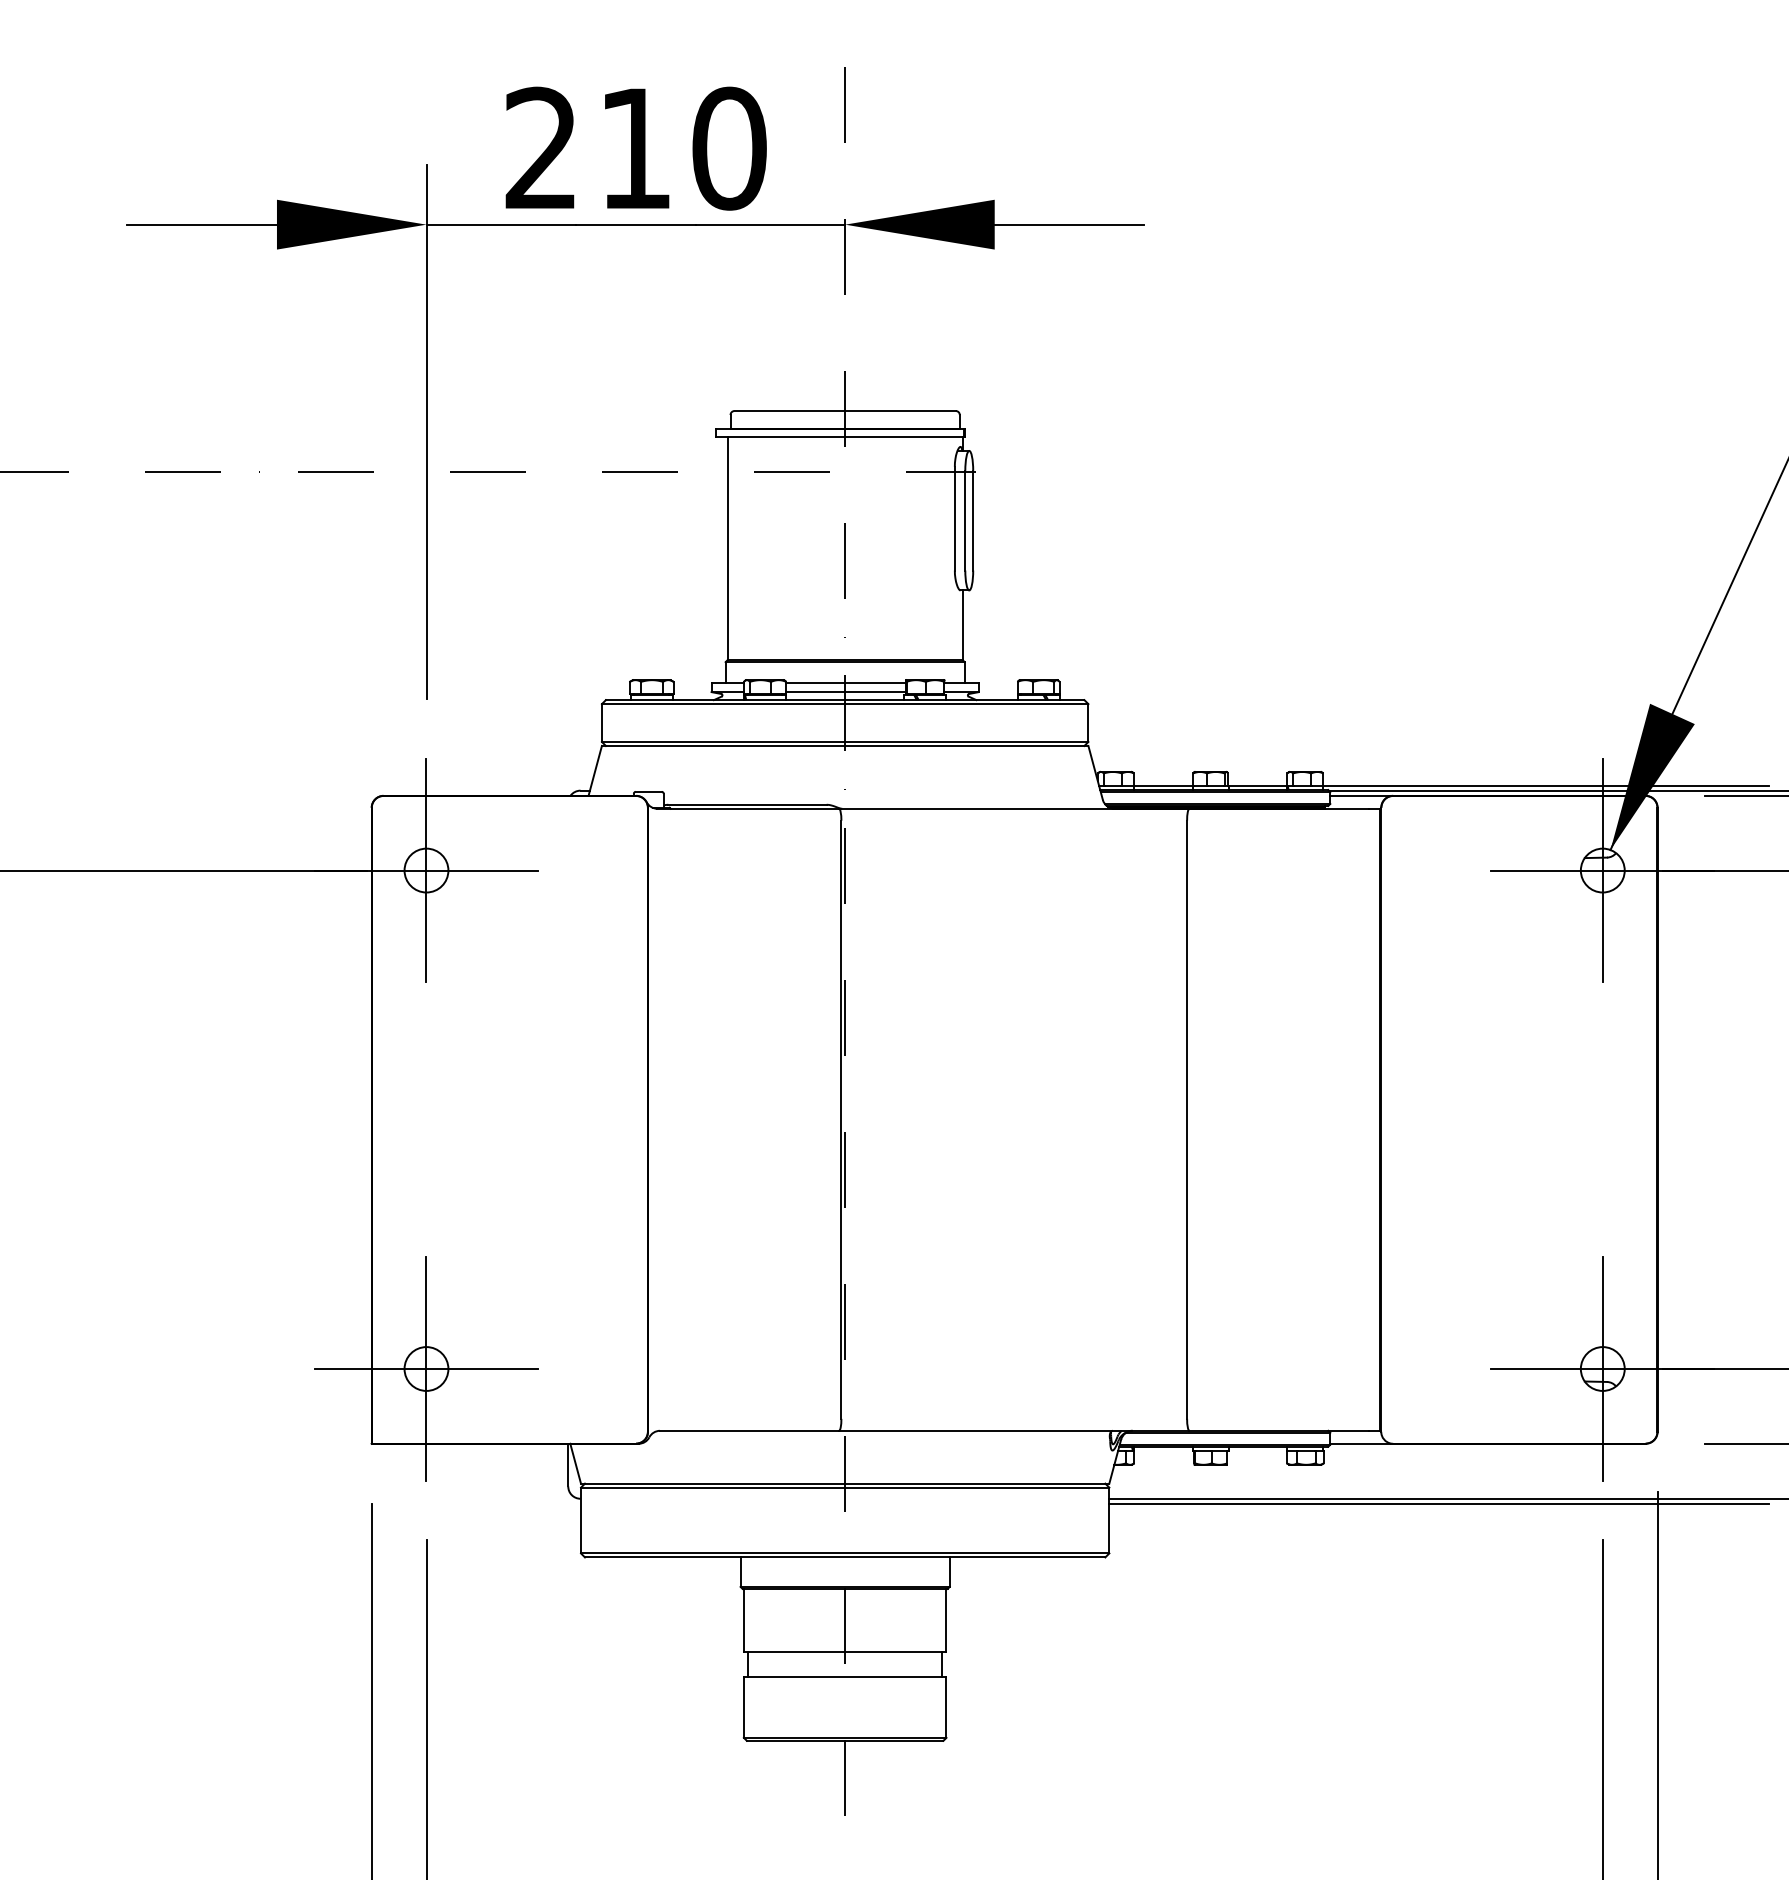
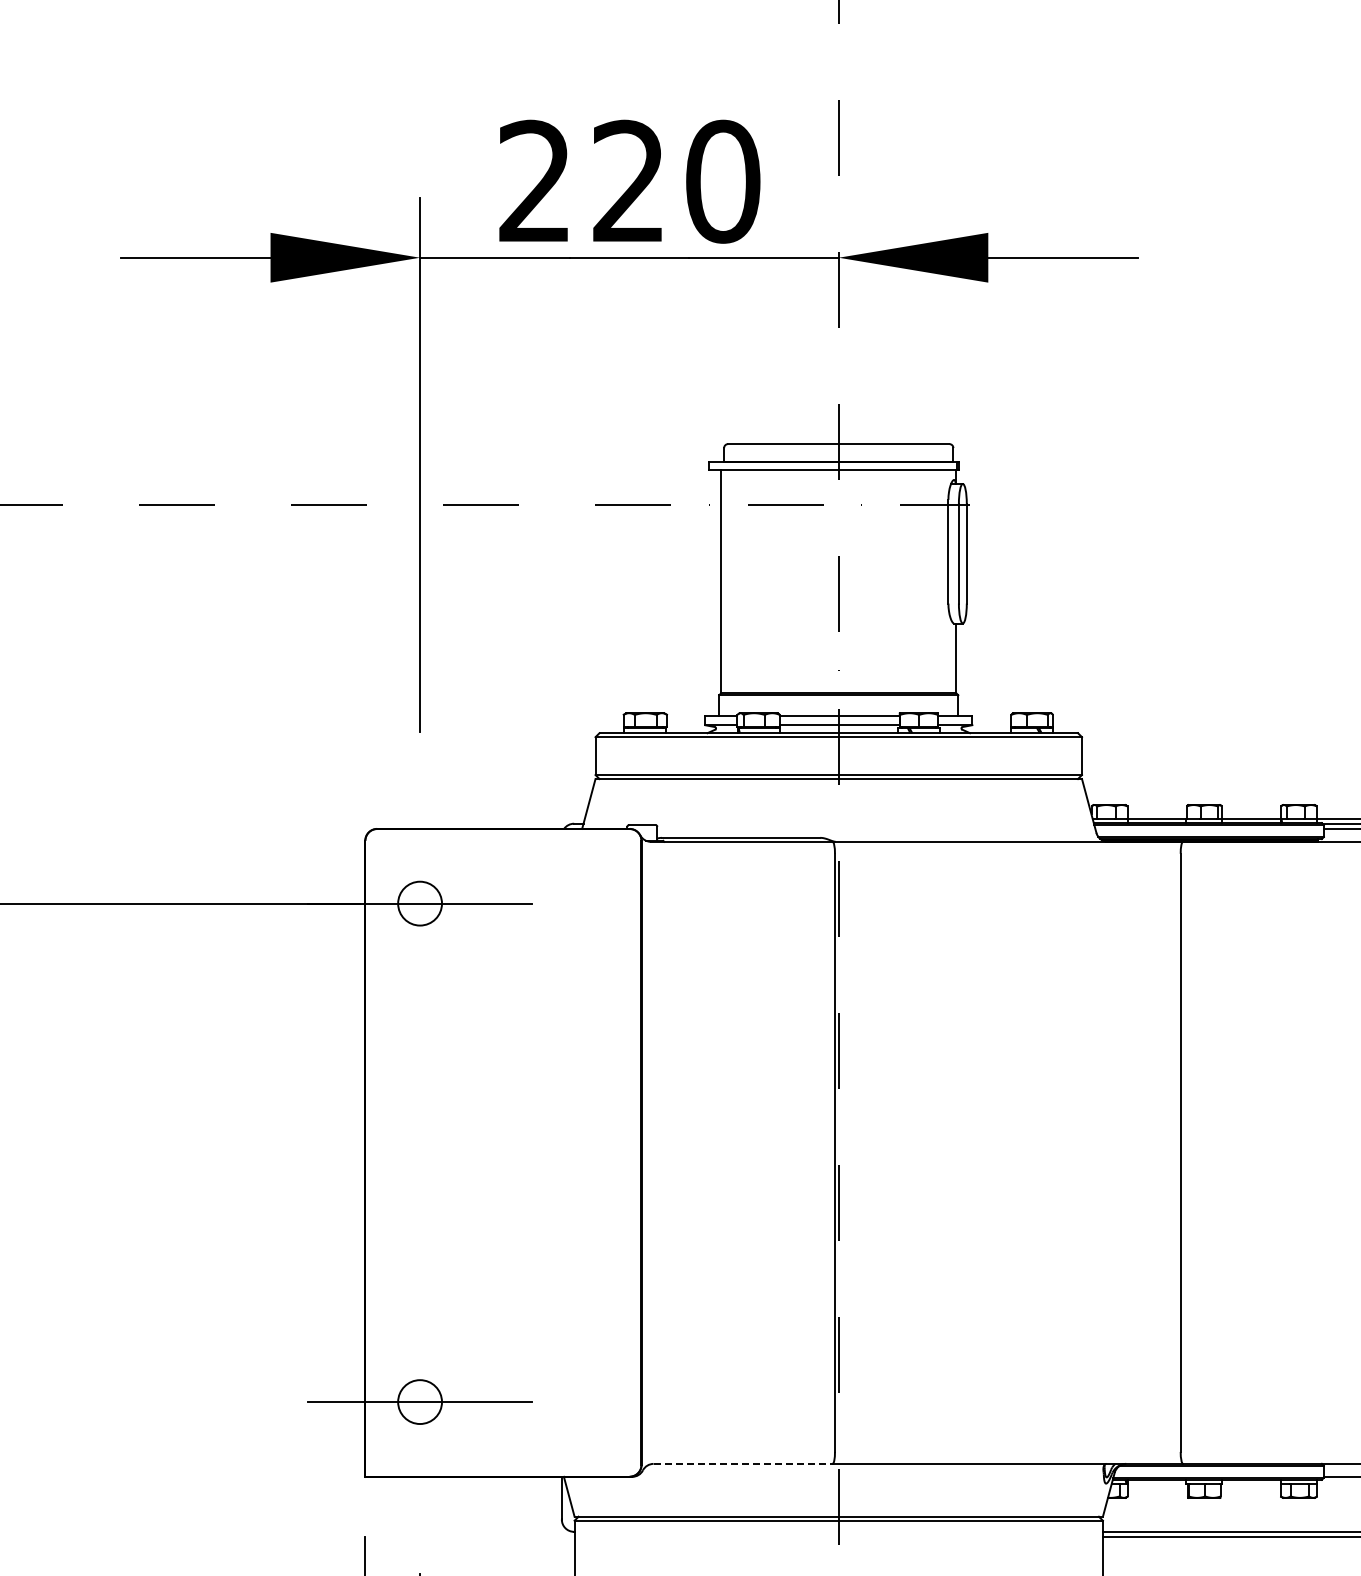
text: (634, 147) -> (628, 180), 210 -> 220
line: (426, 870) -> (420, 903), removed
line: (426, 1368) -> (420, 1401), removed
line: (749, 1430) -> (743, 1463), solid -> dashed

